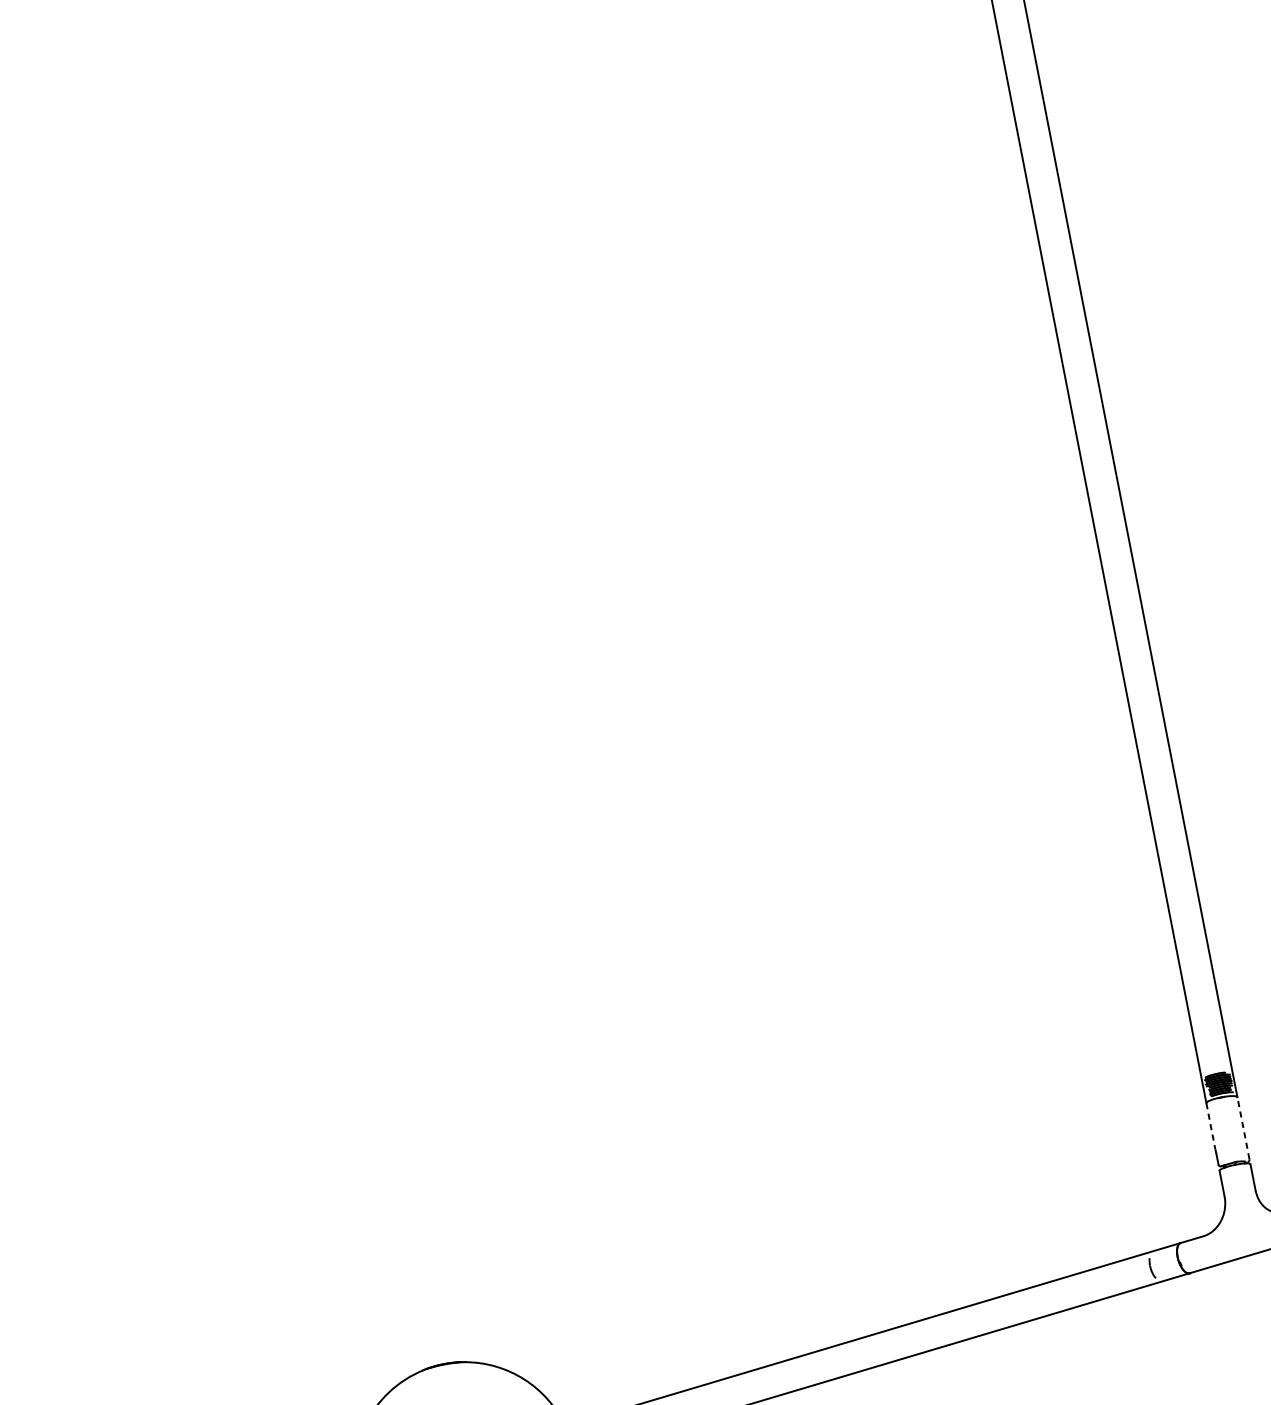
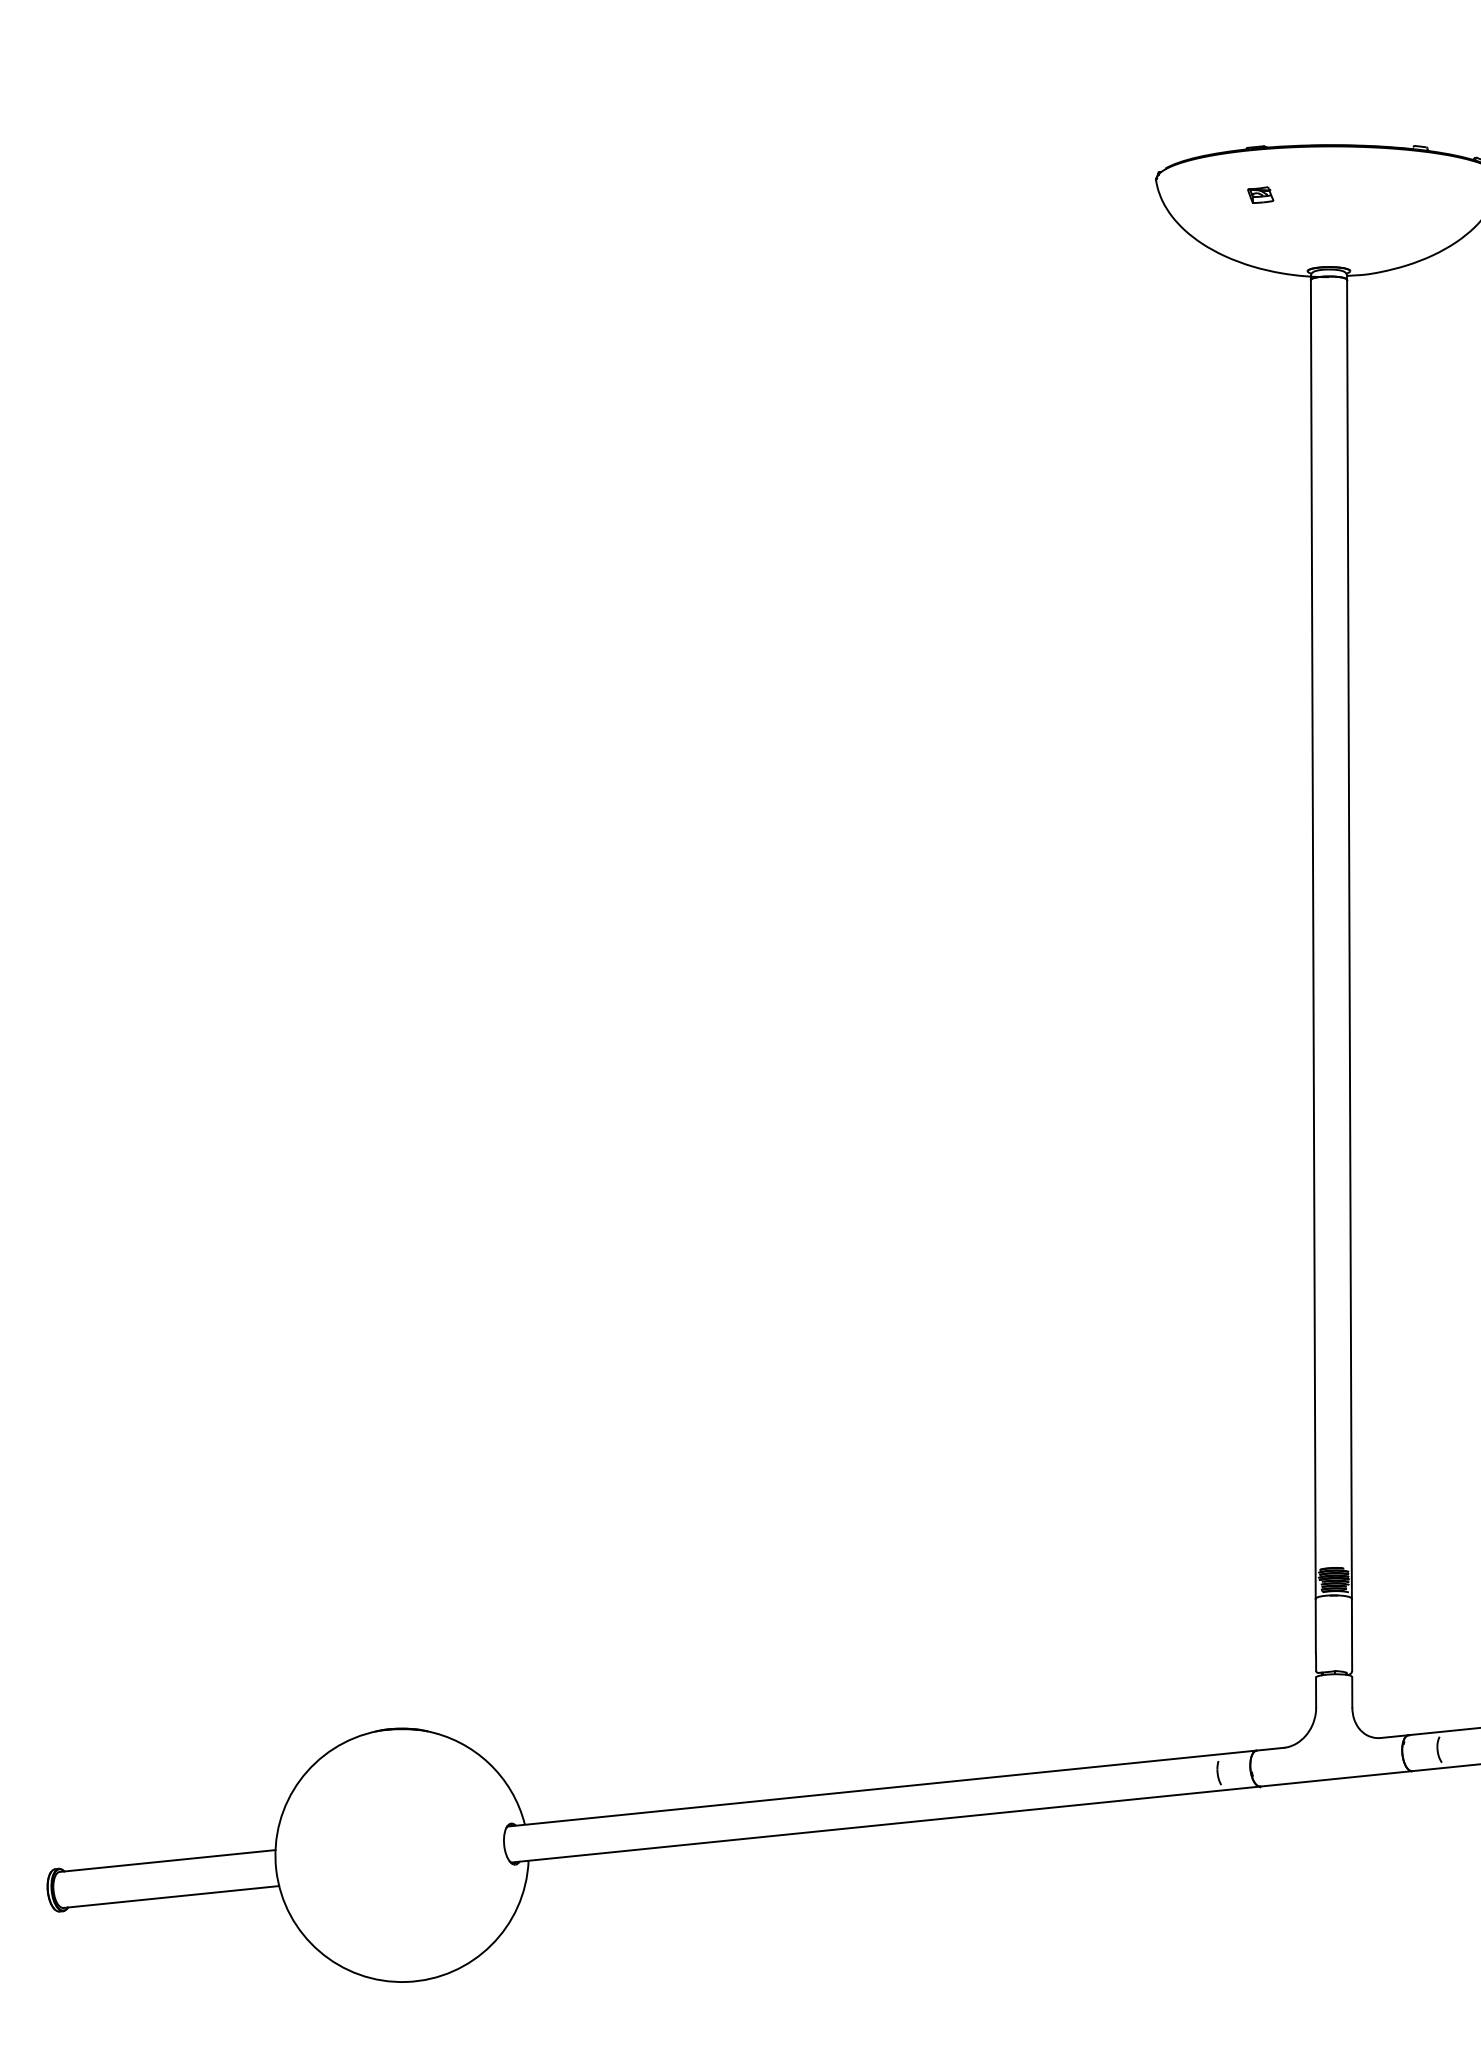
line: (1210, 1126) -> (1315, 1625), dashed -> solid
line: (1243, 1127) -> (1352, 1634), dashed -> solid

